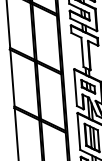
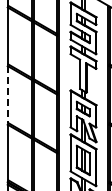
line: (12, 78) -> (8, 95), solid -> dashed

